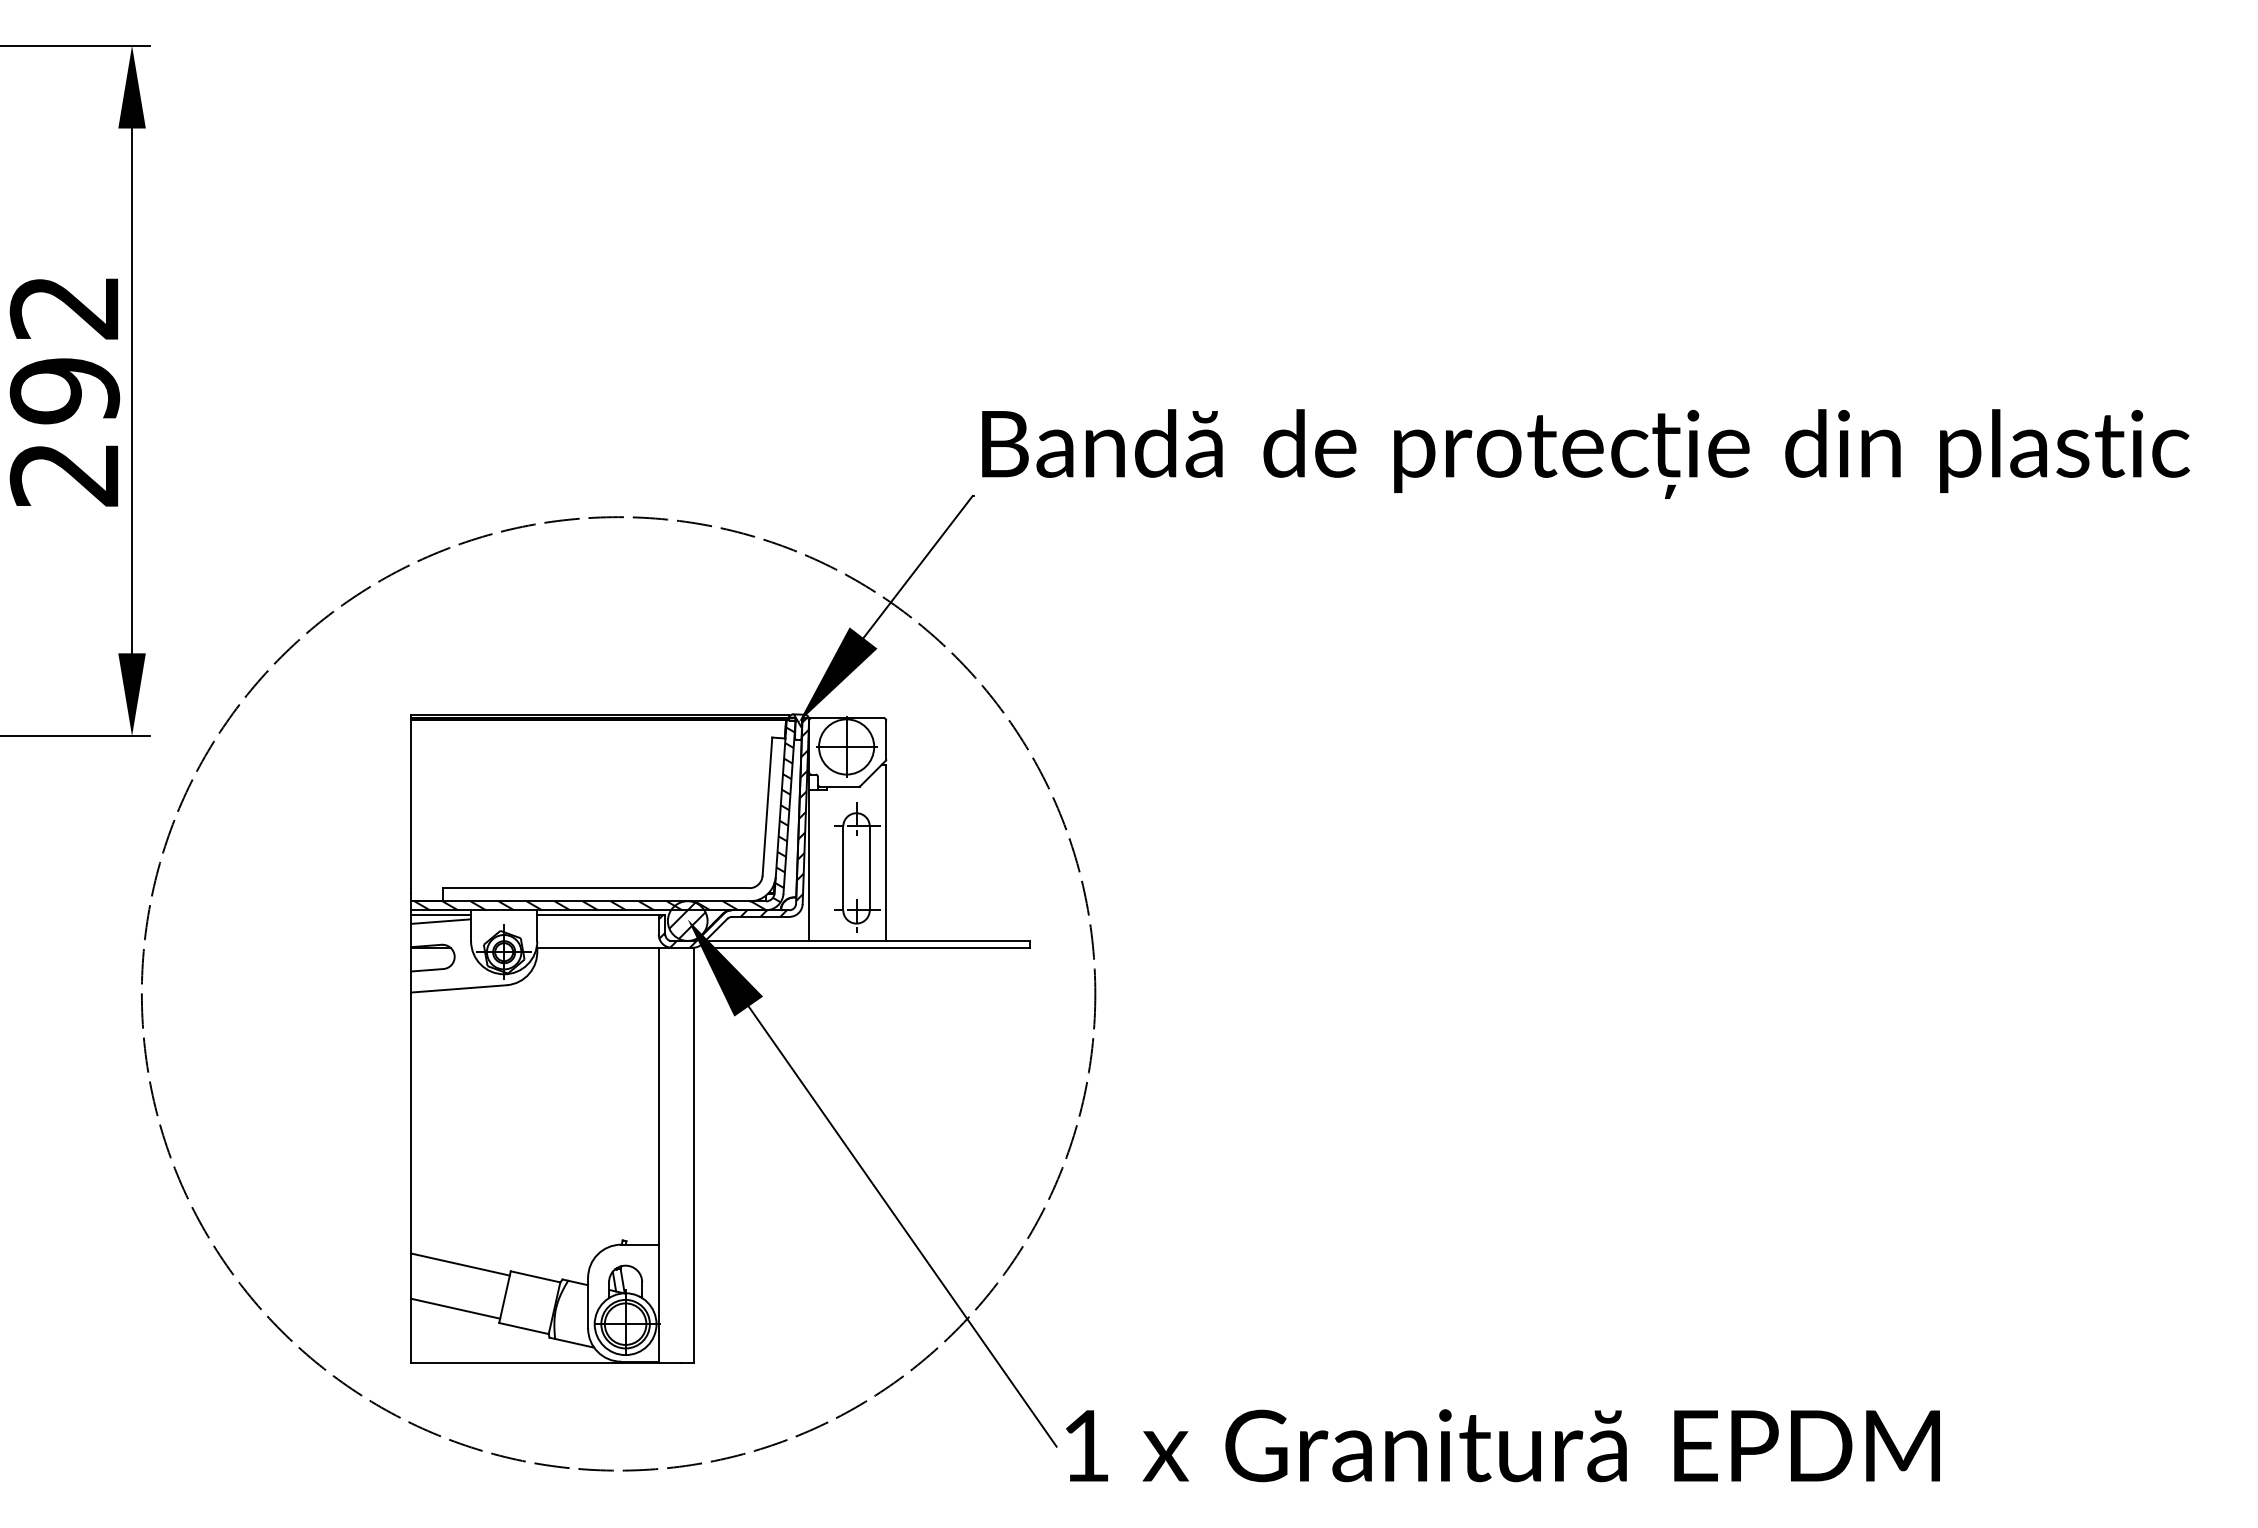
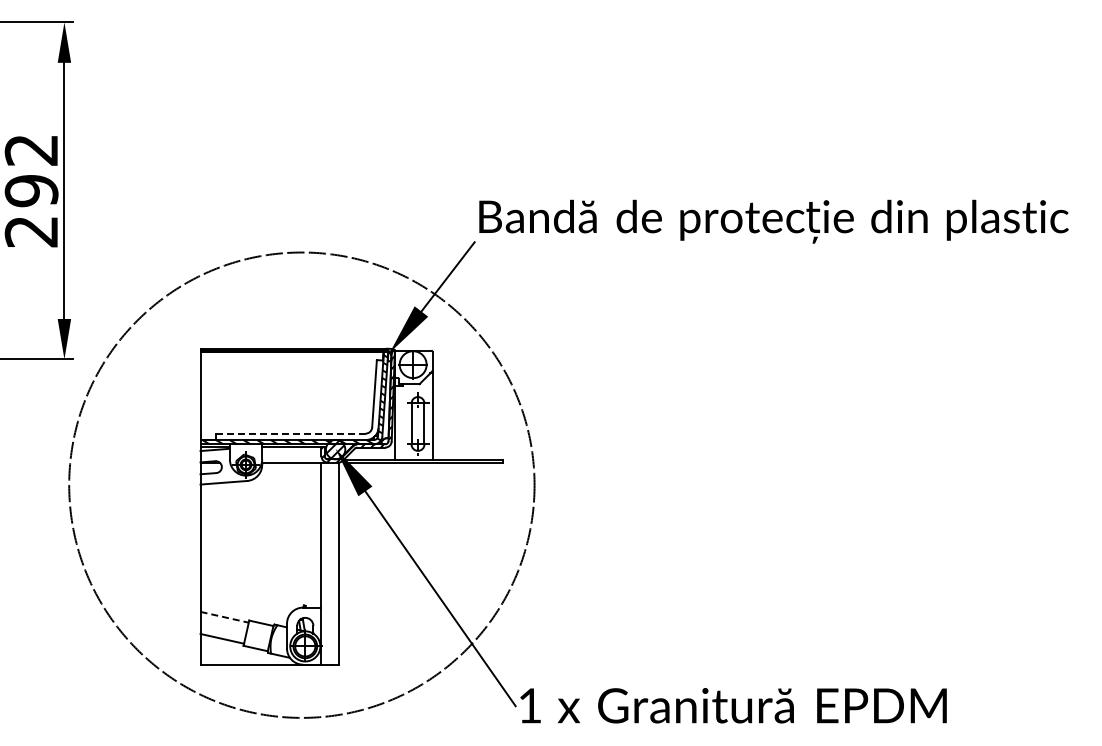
line: (595, 887) -> (290, 433), solid -> dashed
line: (460, 1264) -> (224, 617), solid -> dashed

